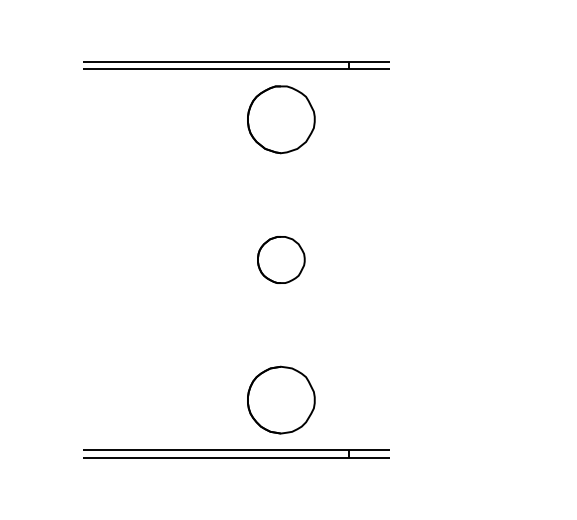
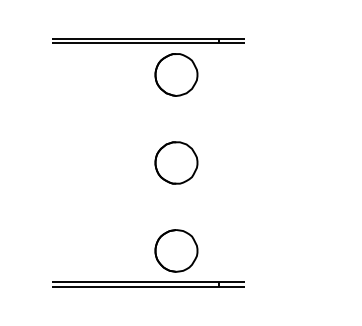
part: (281, 259) -> (176, 162), size x1.43

